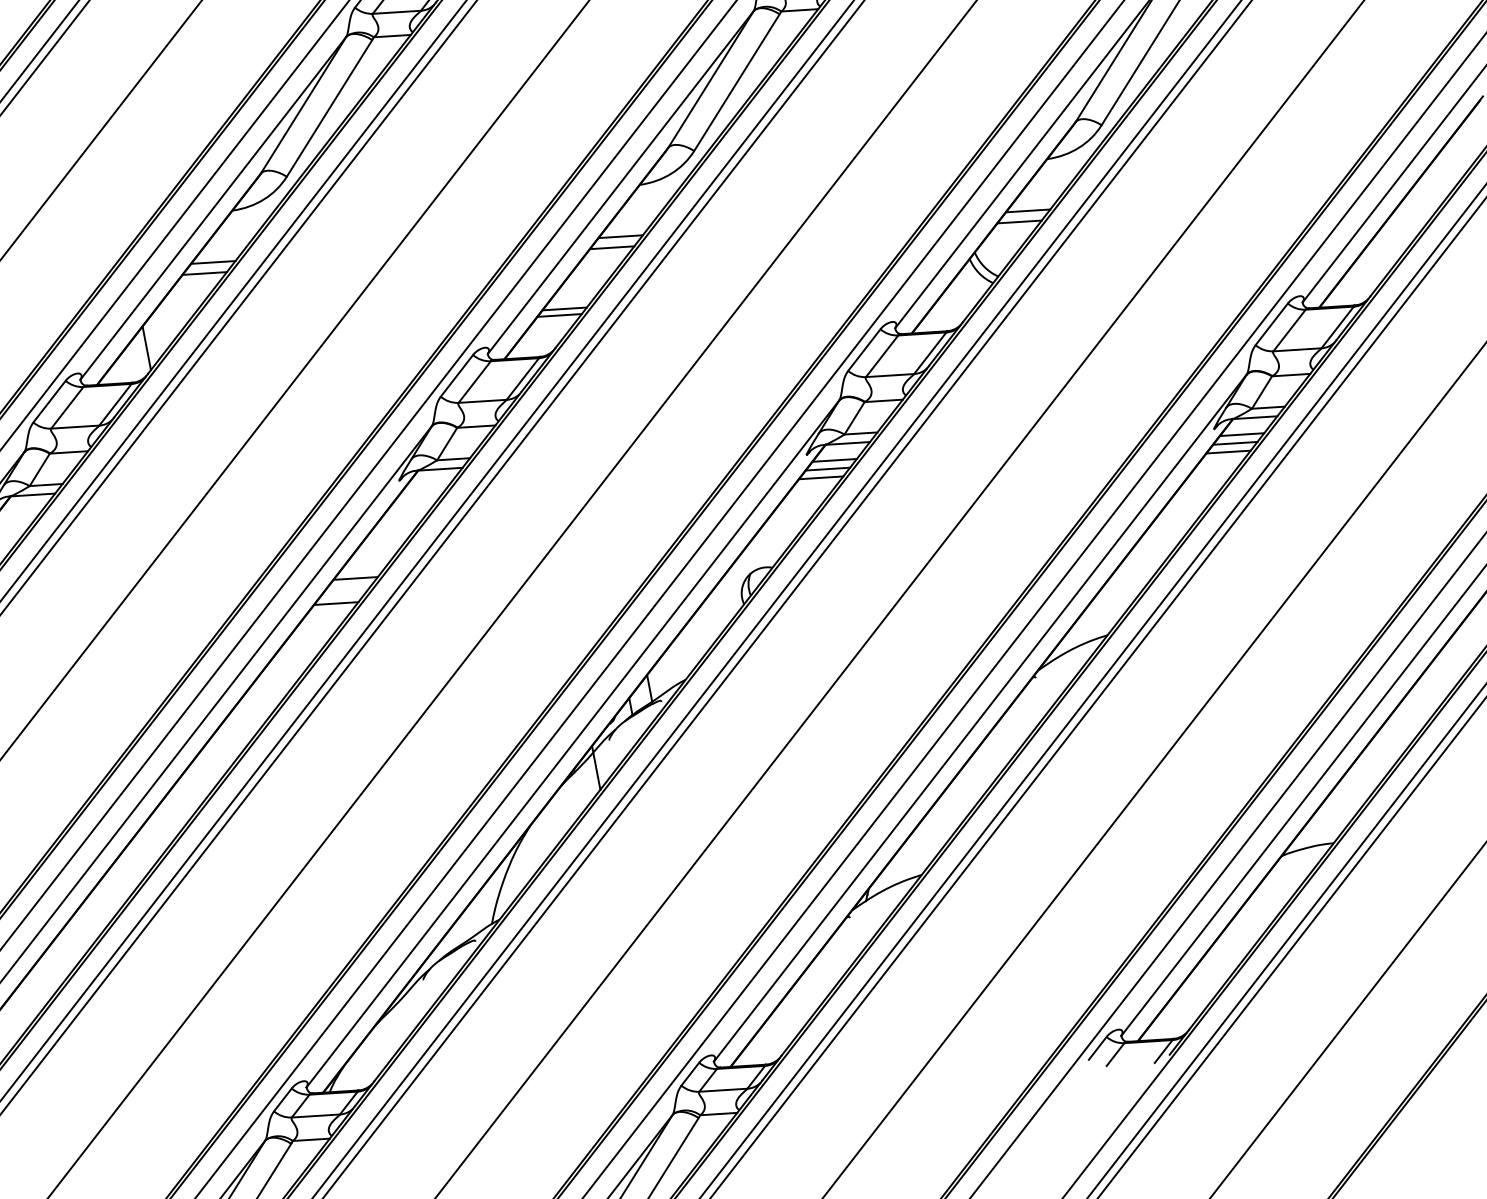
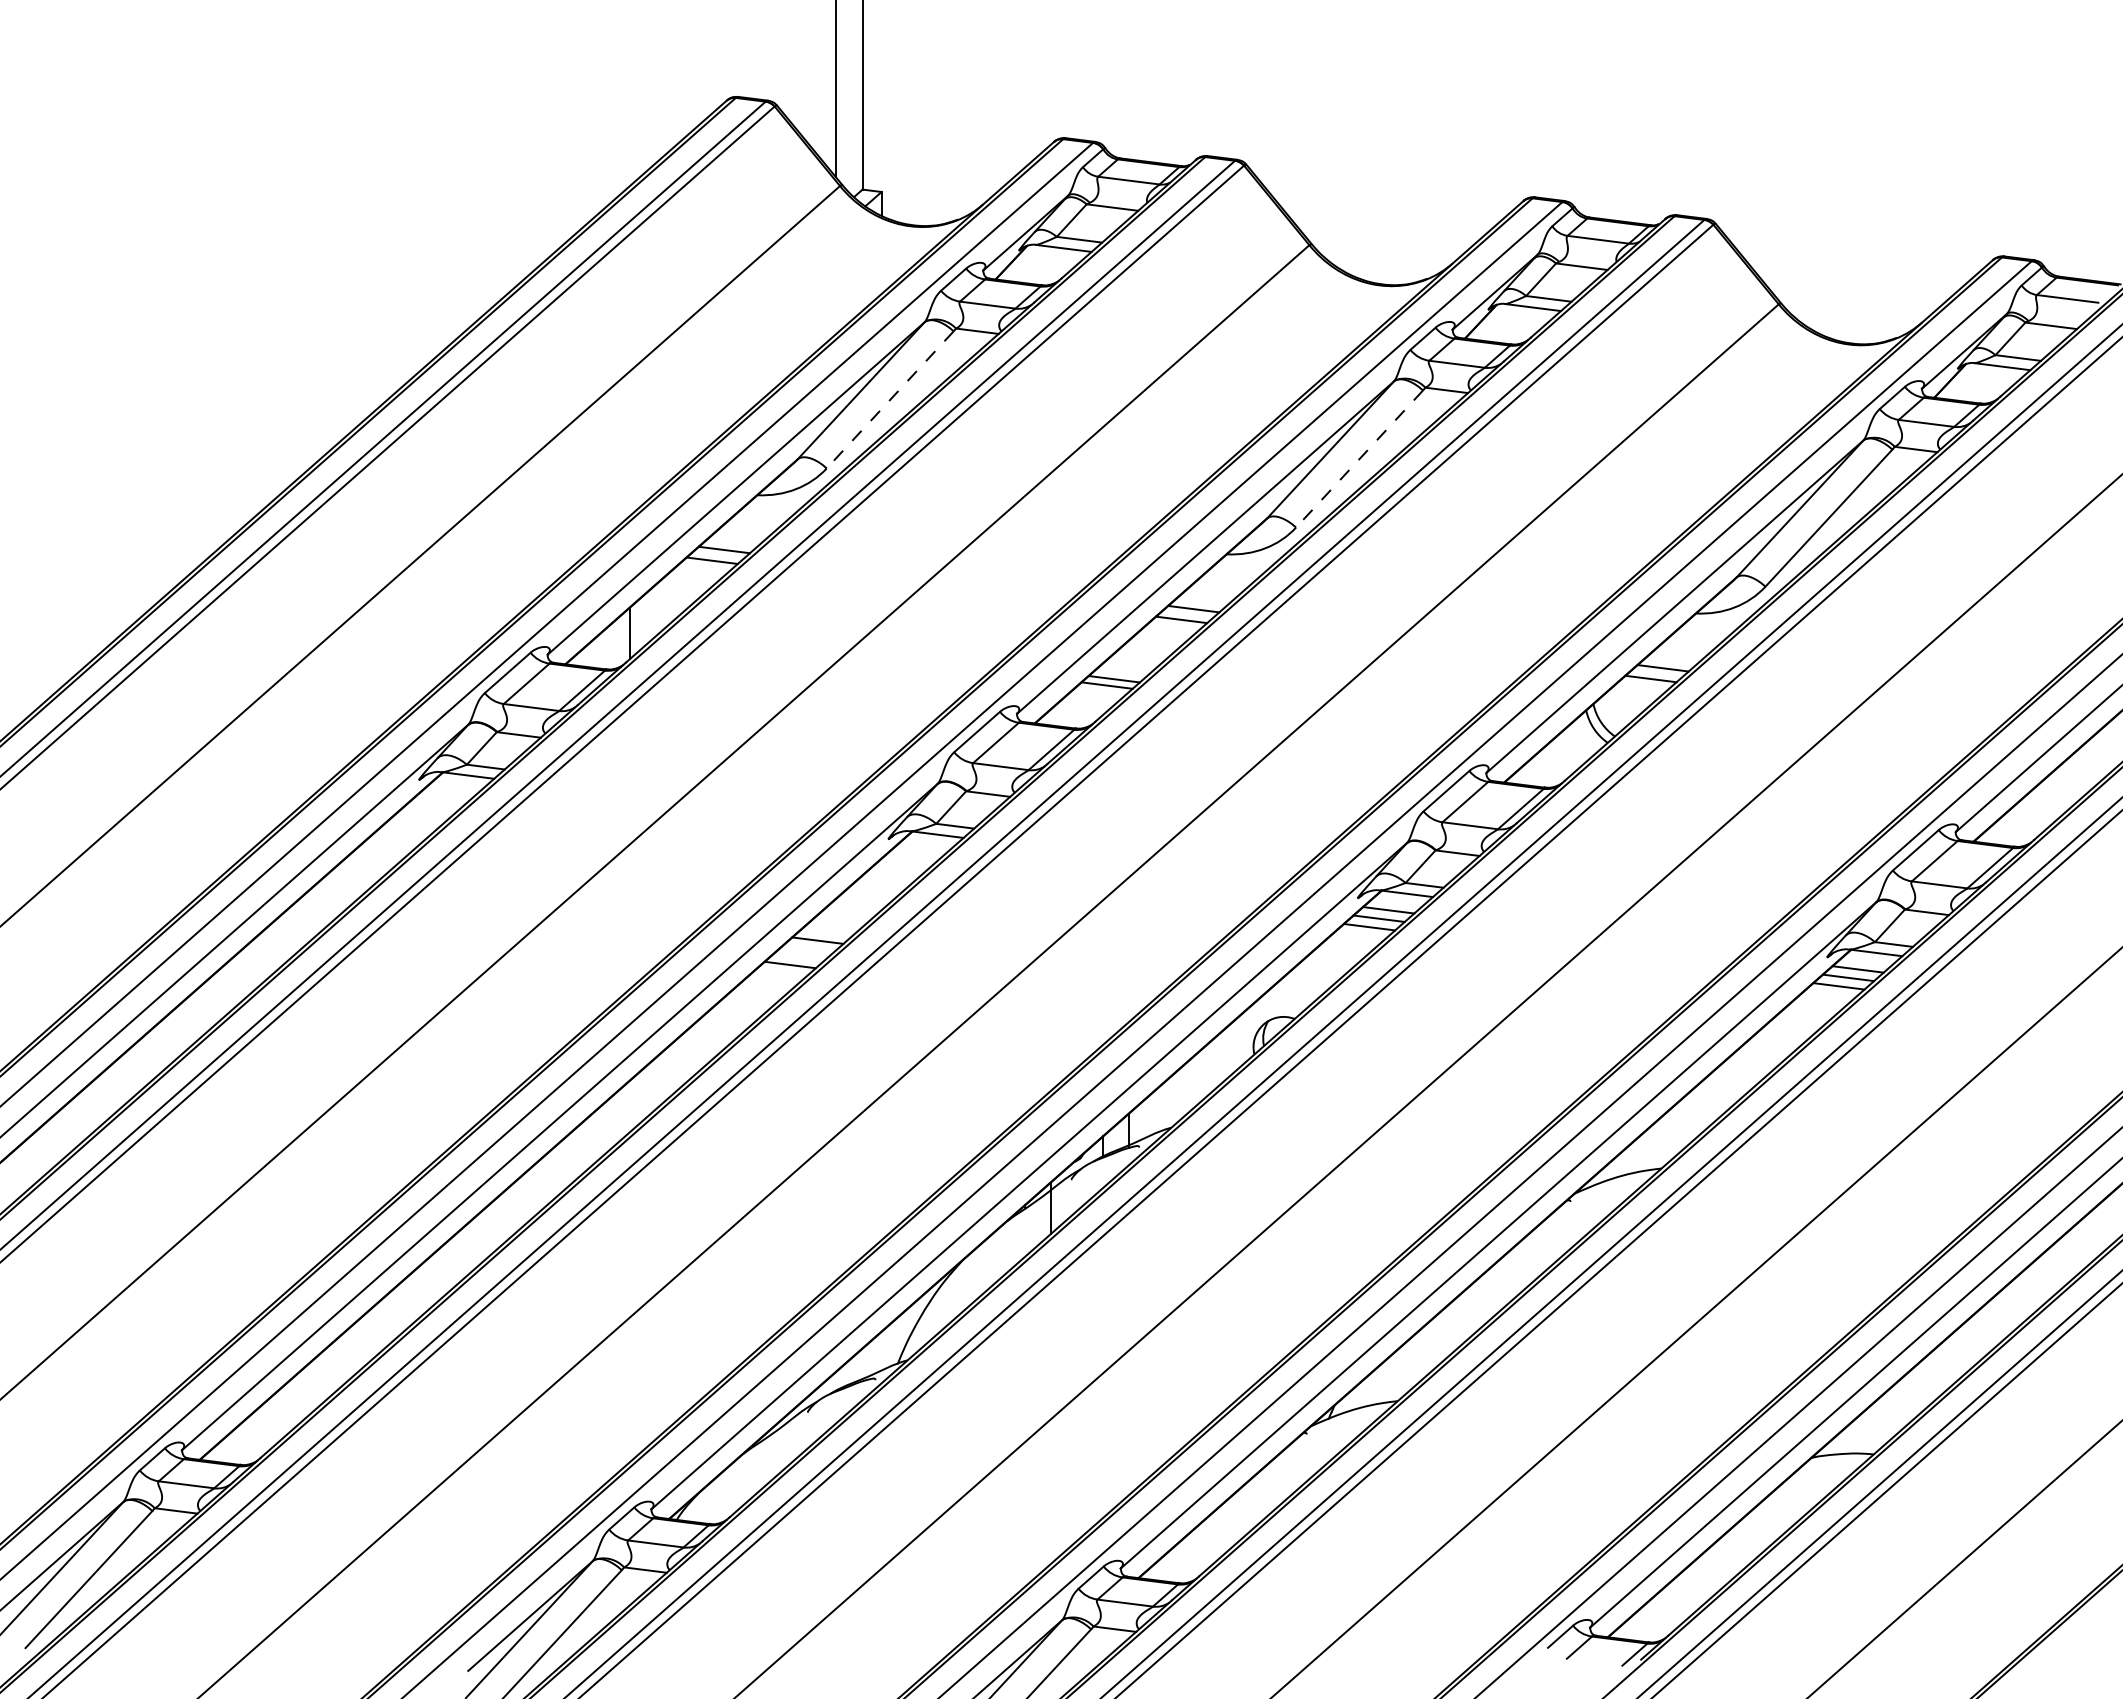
line: (736, 83) -> (1359, 459), solid -> dashed
line: (329, 109) -> (889, 400), solid -> dashed

